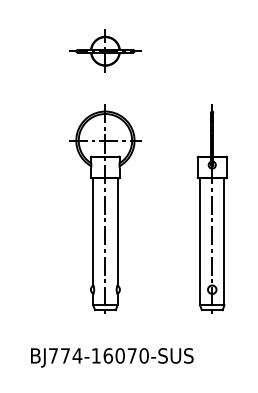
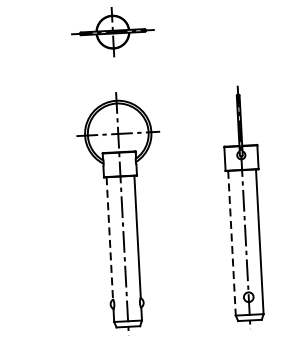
line: (93, 232) -> (110, 239), solid -> dashed
line: (200, 241) -> (232, 243), solid -> dashed

